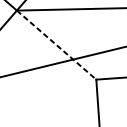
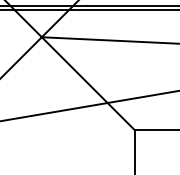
line: (56, 45) -> (88, 83), dashed -> solid

